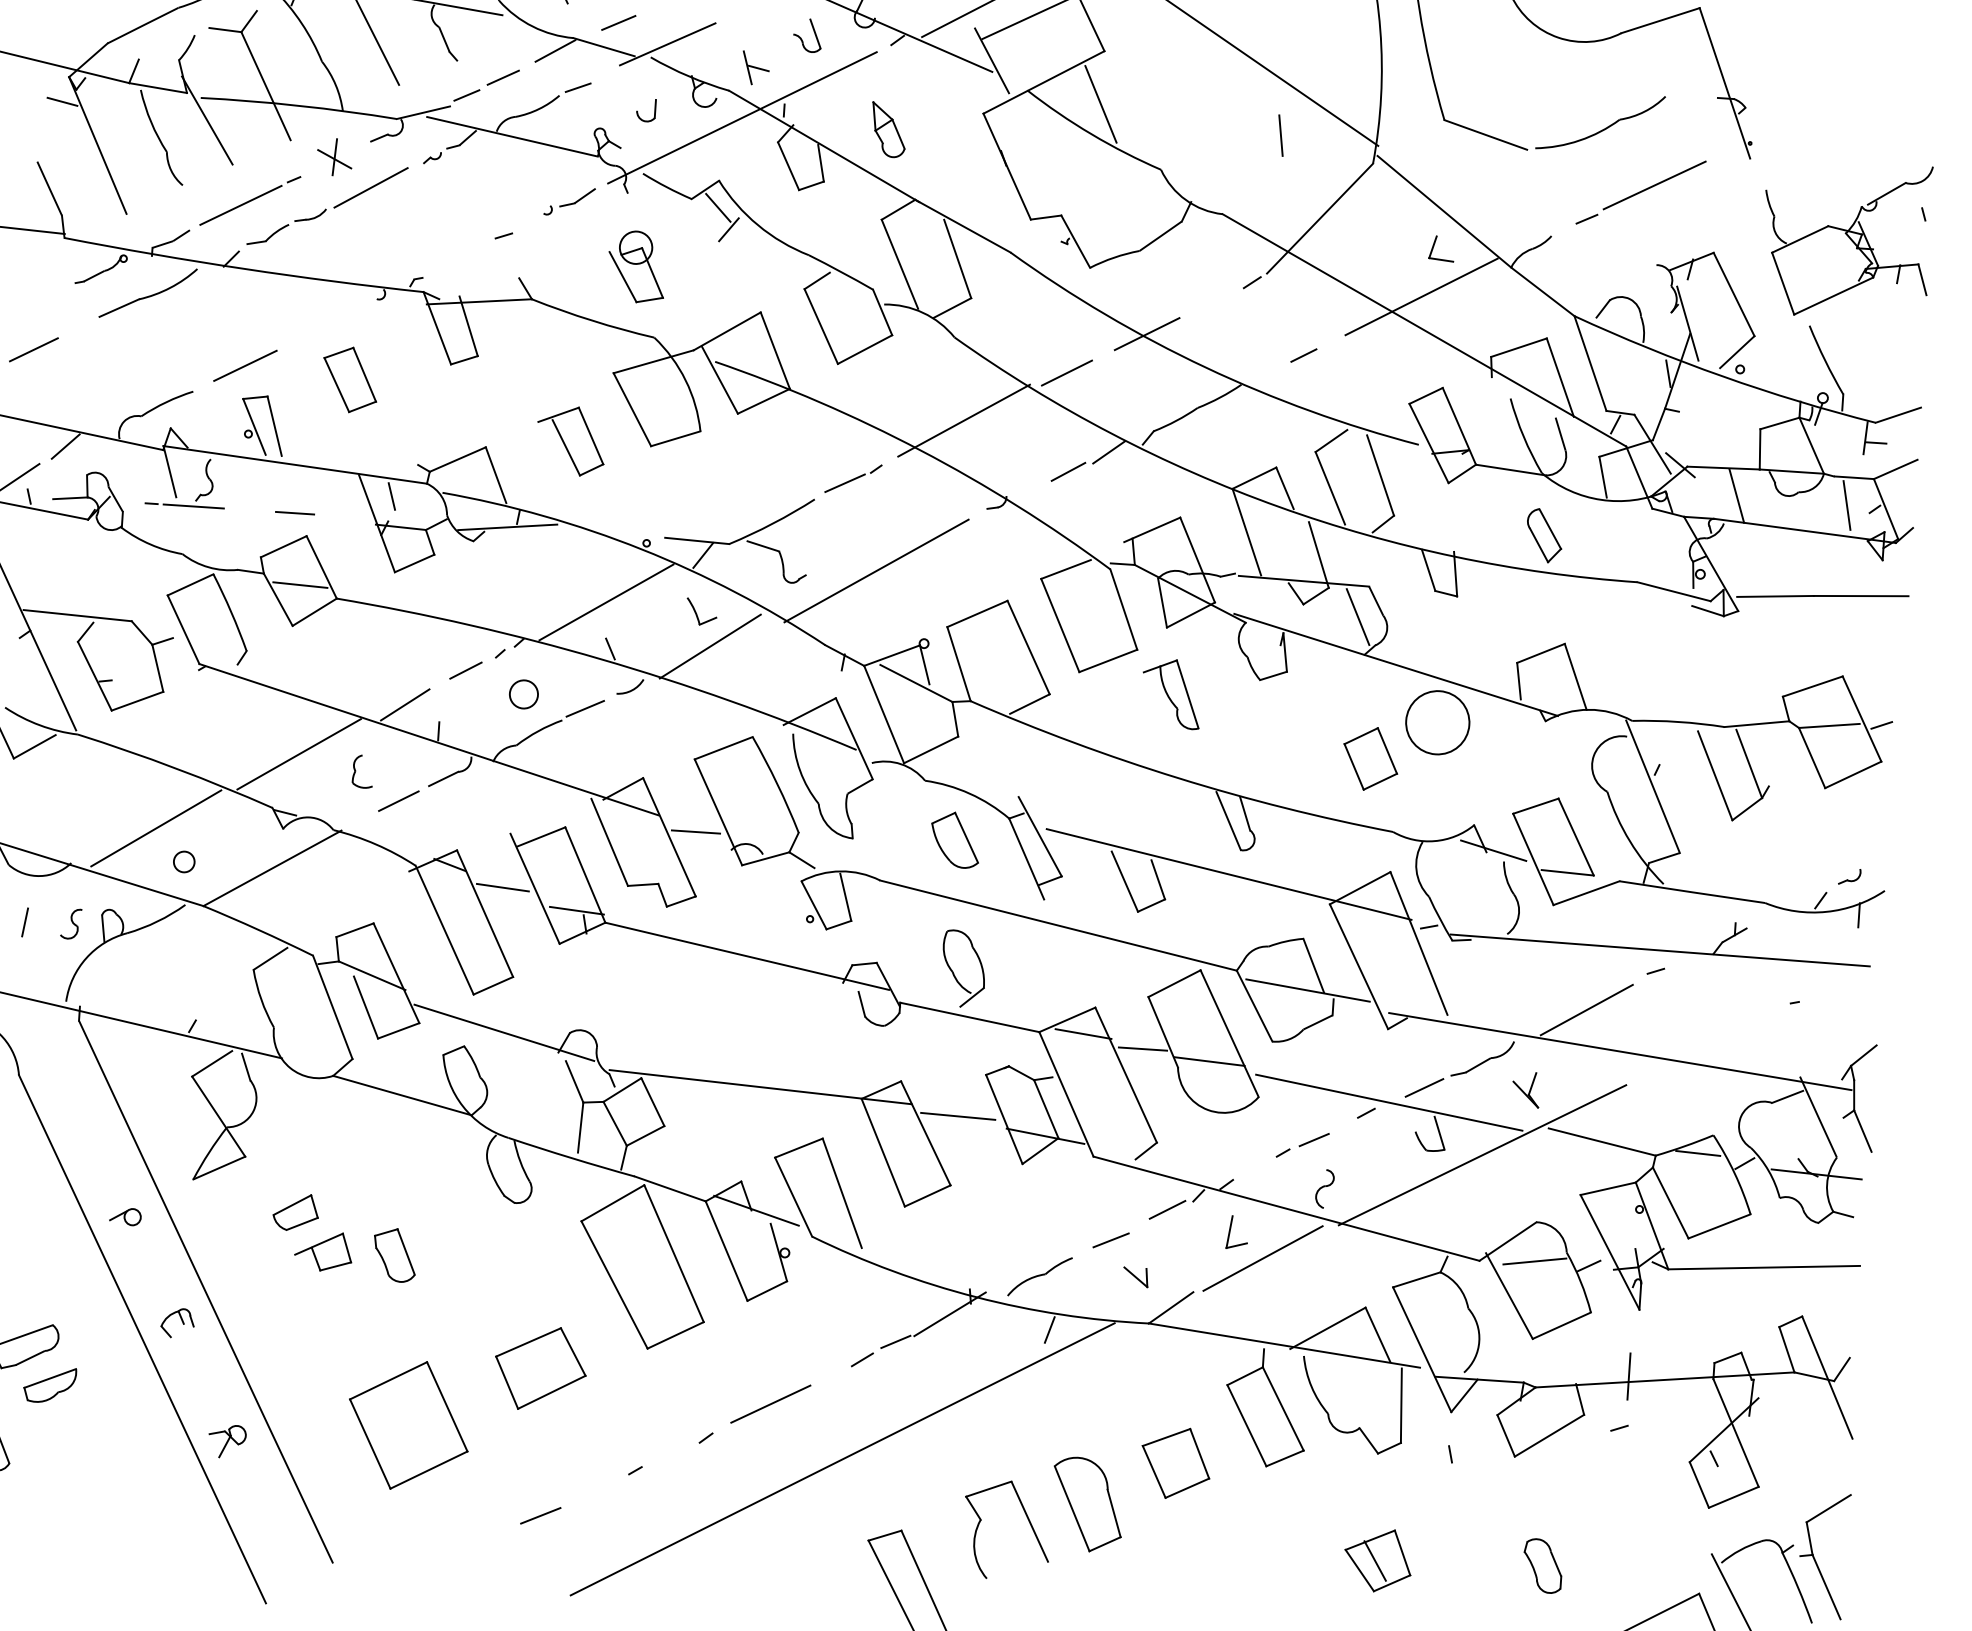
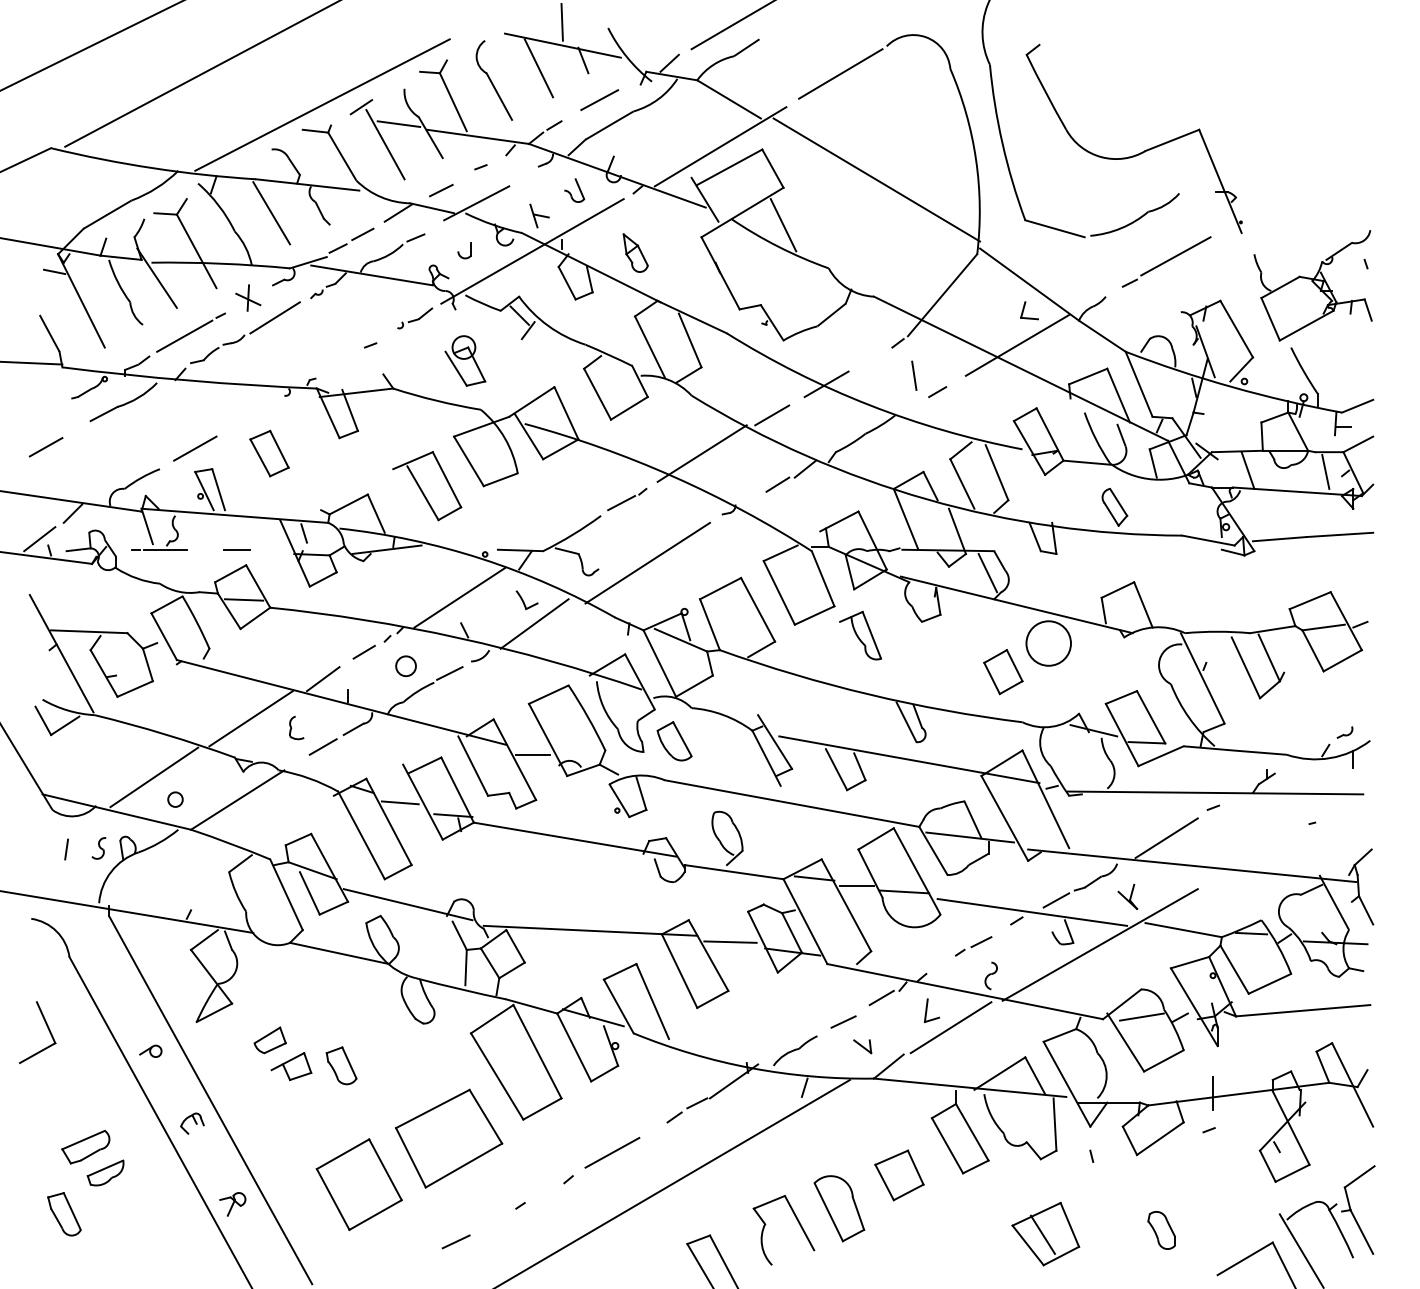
line: (1281, 135) -> (914, 375), moved
part: (571, 441) -> (427, 486), size x1.43
part: (955, 840) -> (674, 741), moved
part: (541, 1368) -> (449, 1138), size x1.67
part: (1377, 1560) -> (1045, 1234), size x1.43

